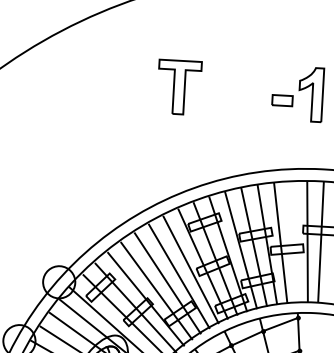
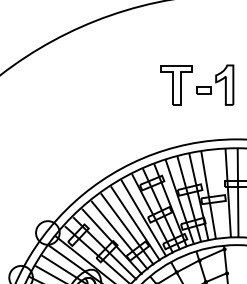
part: (178, 87) -> (176, 85), moved

